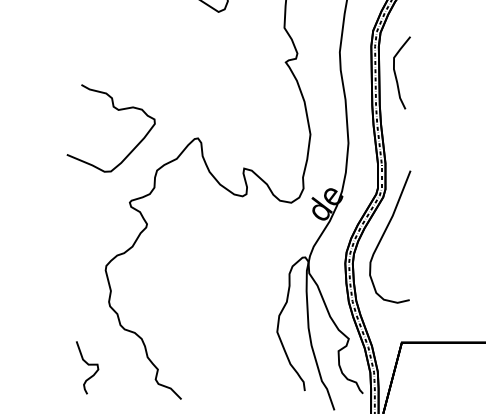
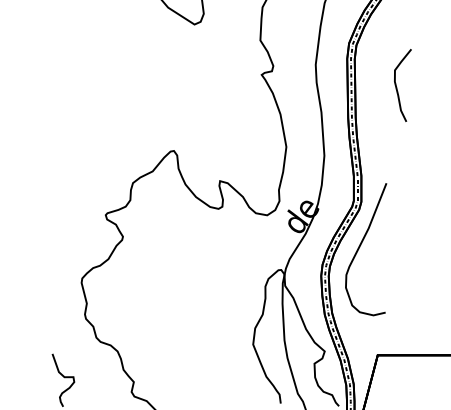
curve: (396, 74) -> (397, 87), moved
curve: (117, 110) -> (93, 123), removed

